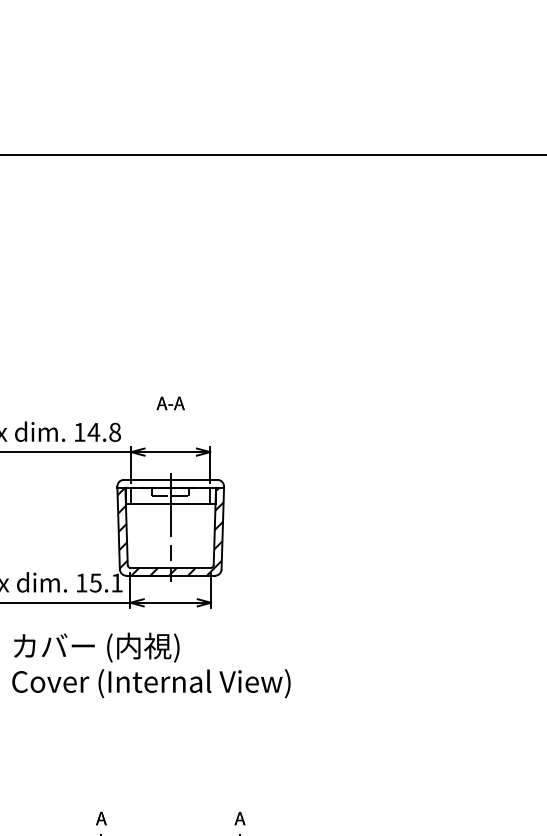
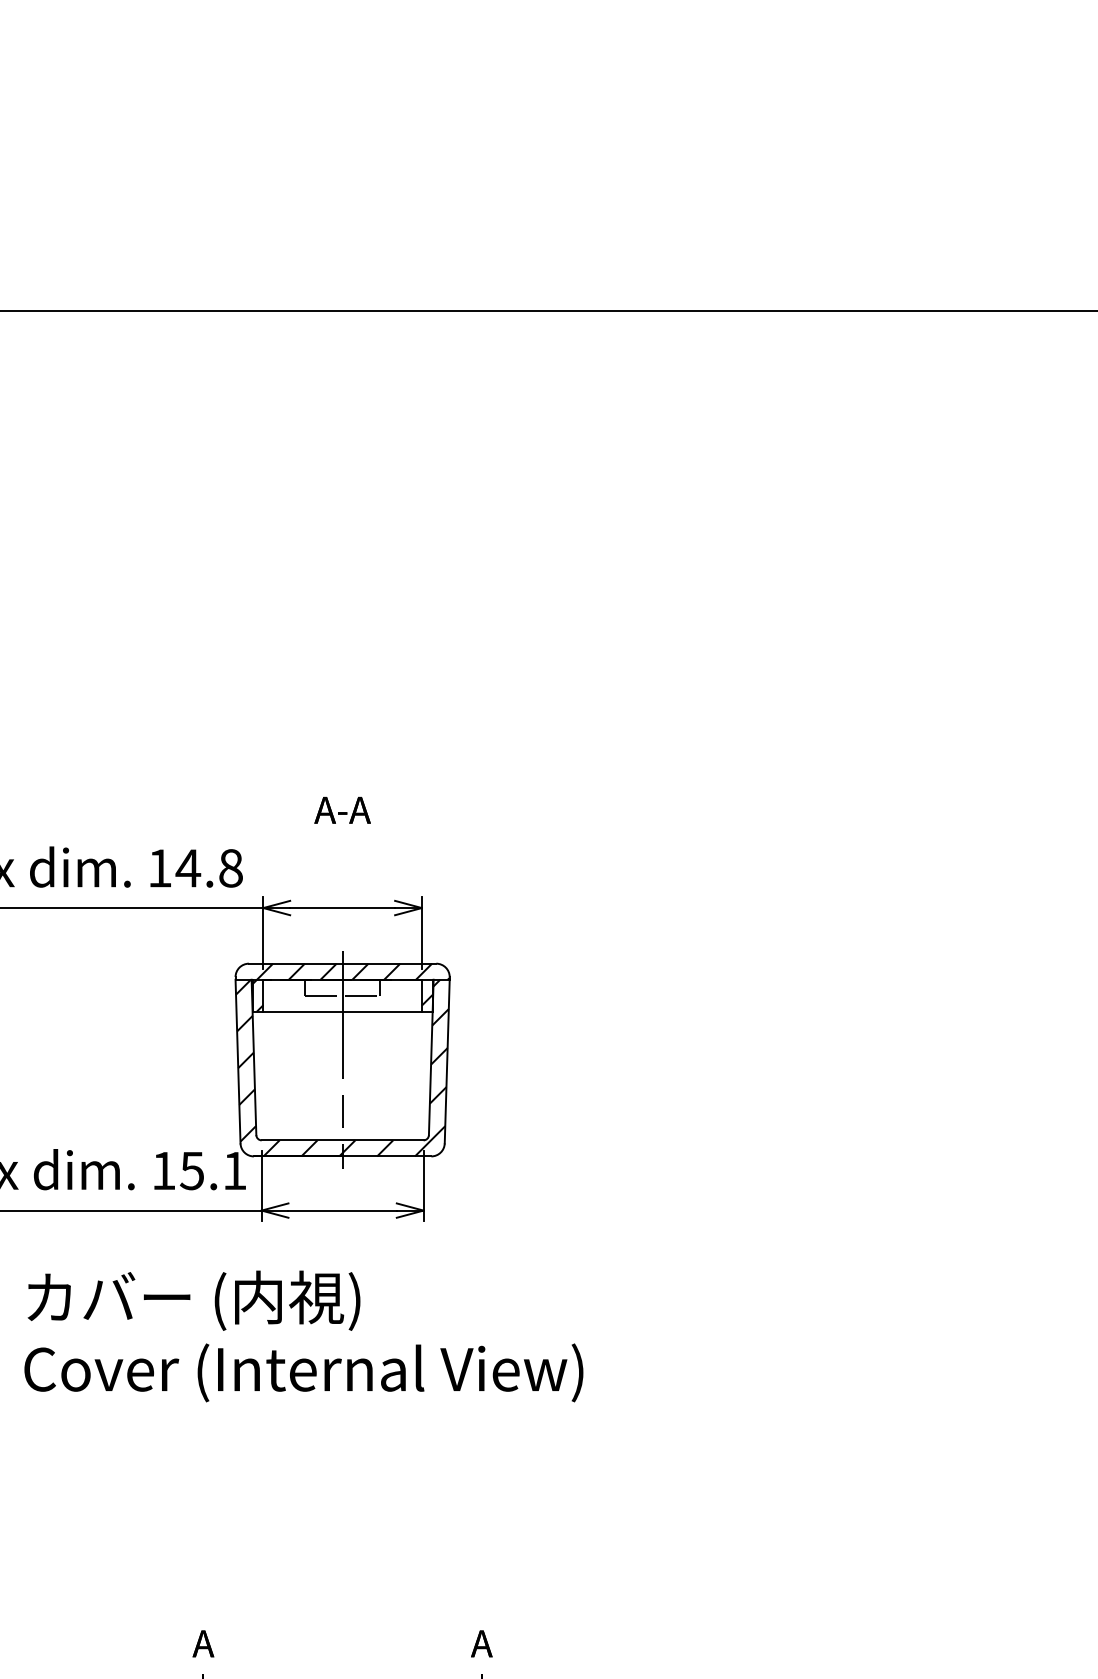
hatch: (174, 491) -> (350, 987), added

